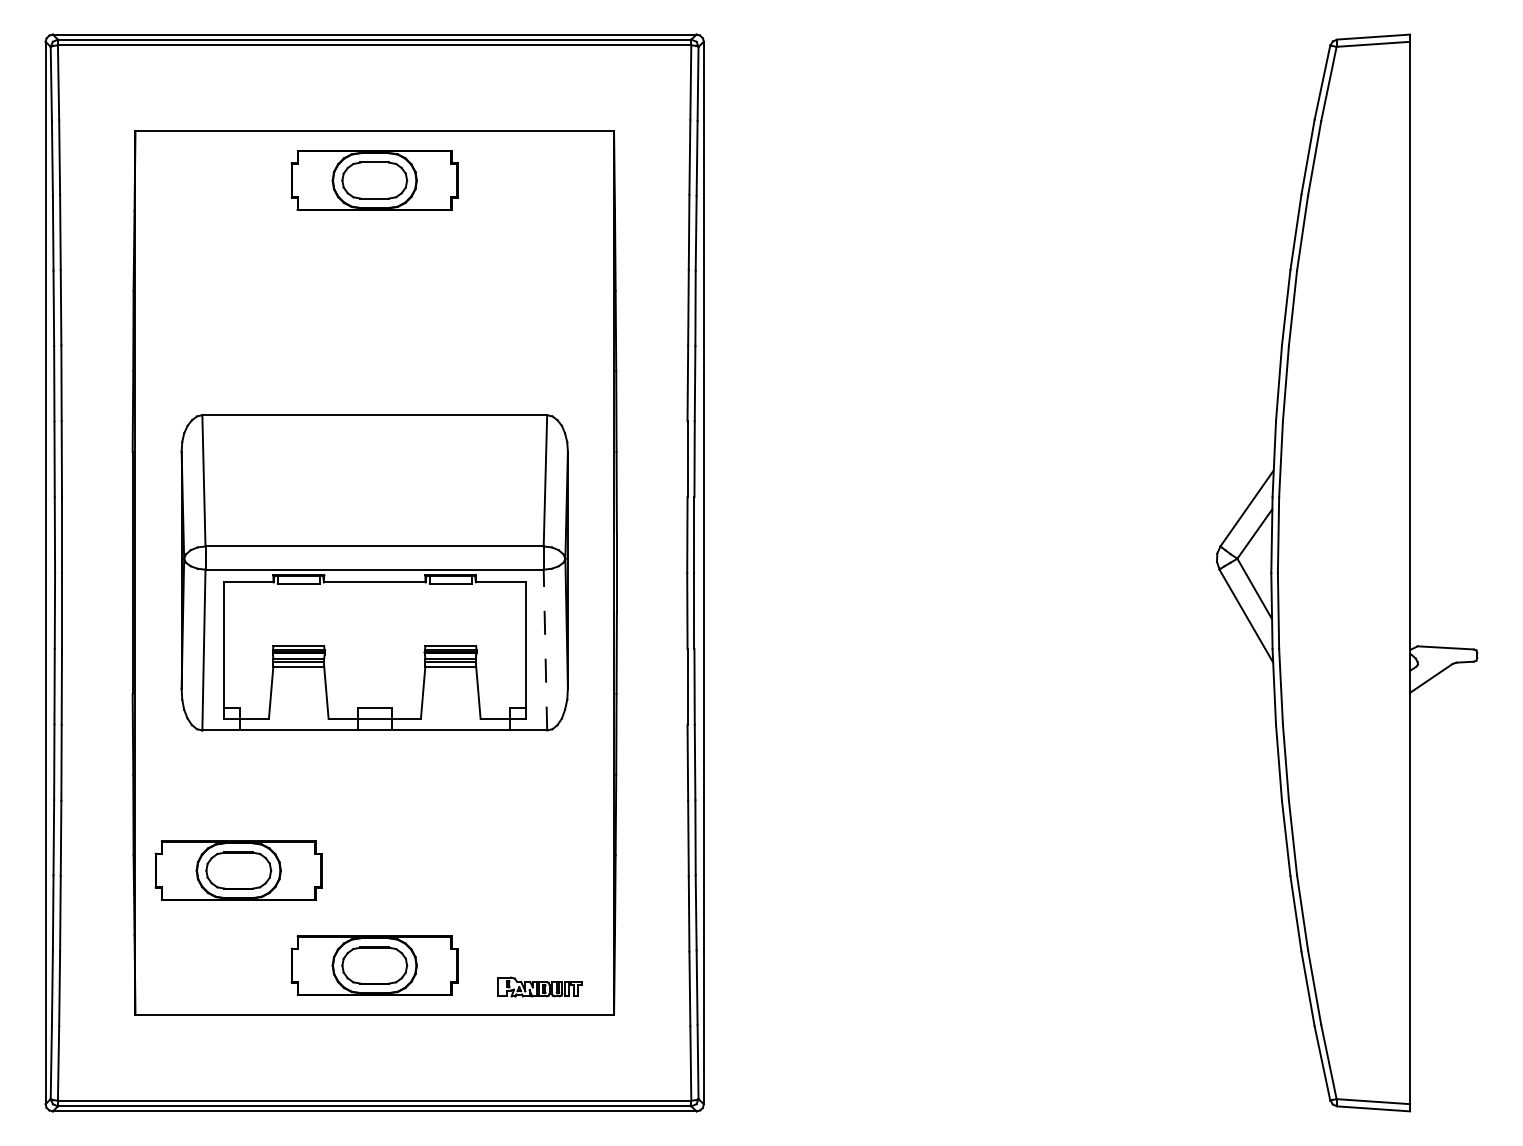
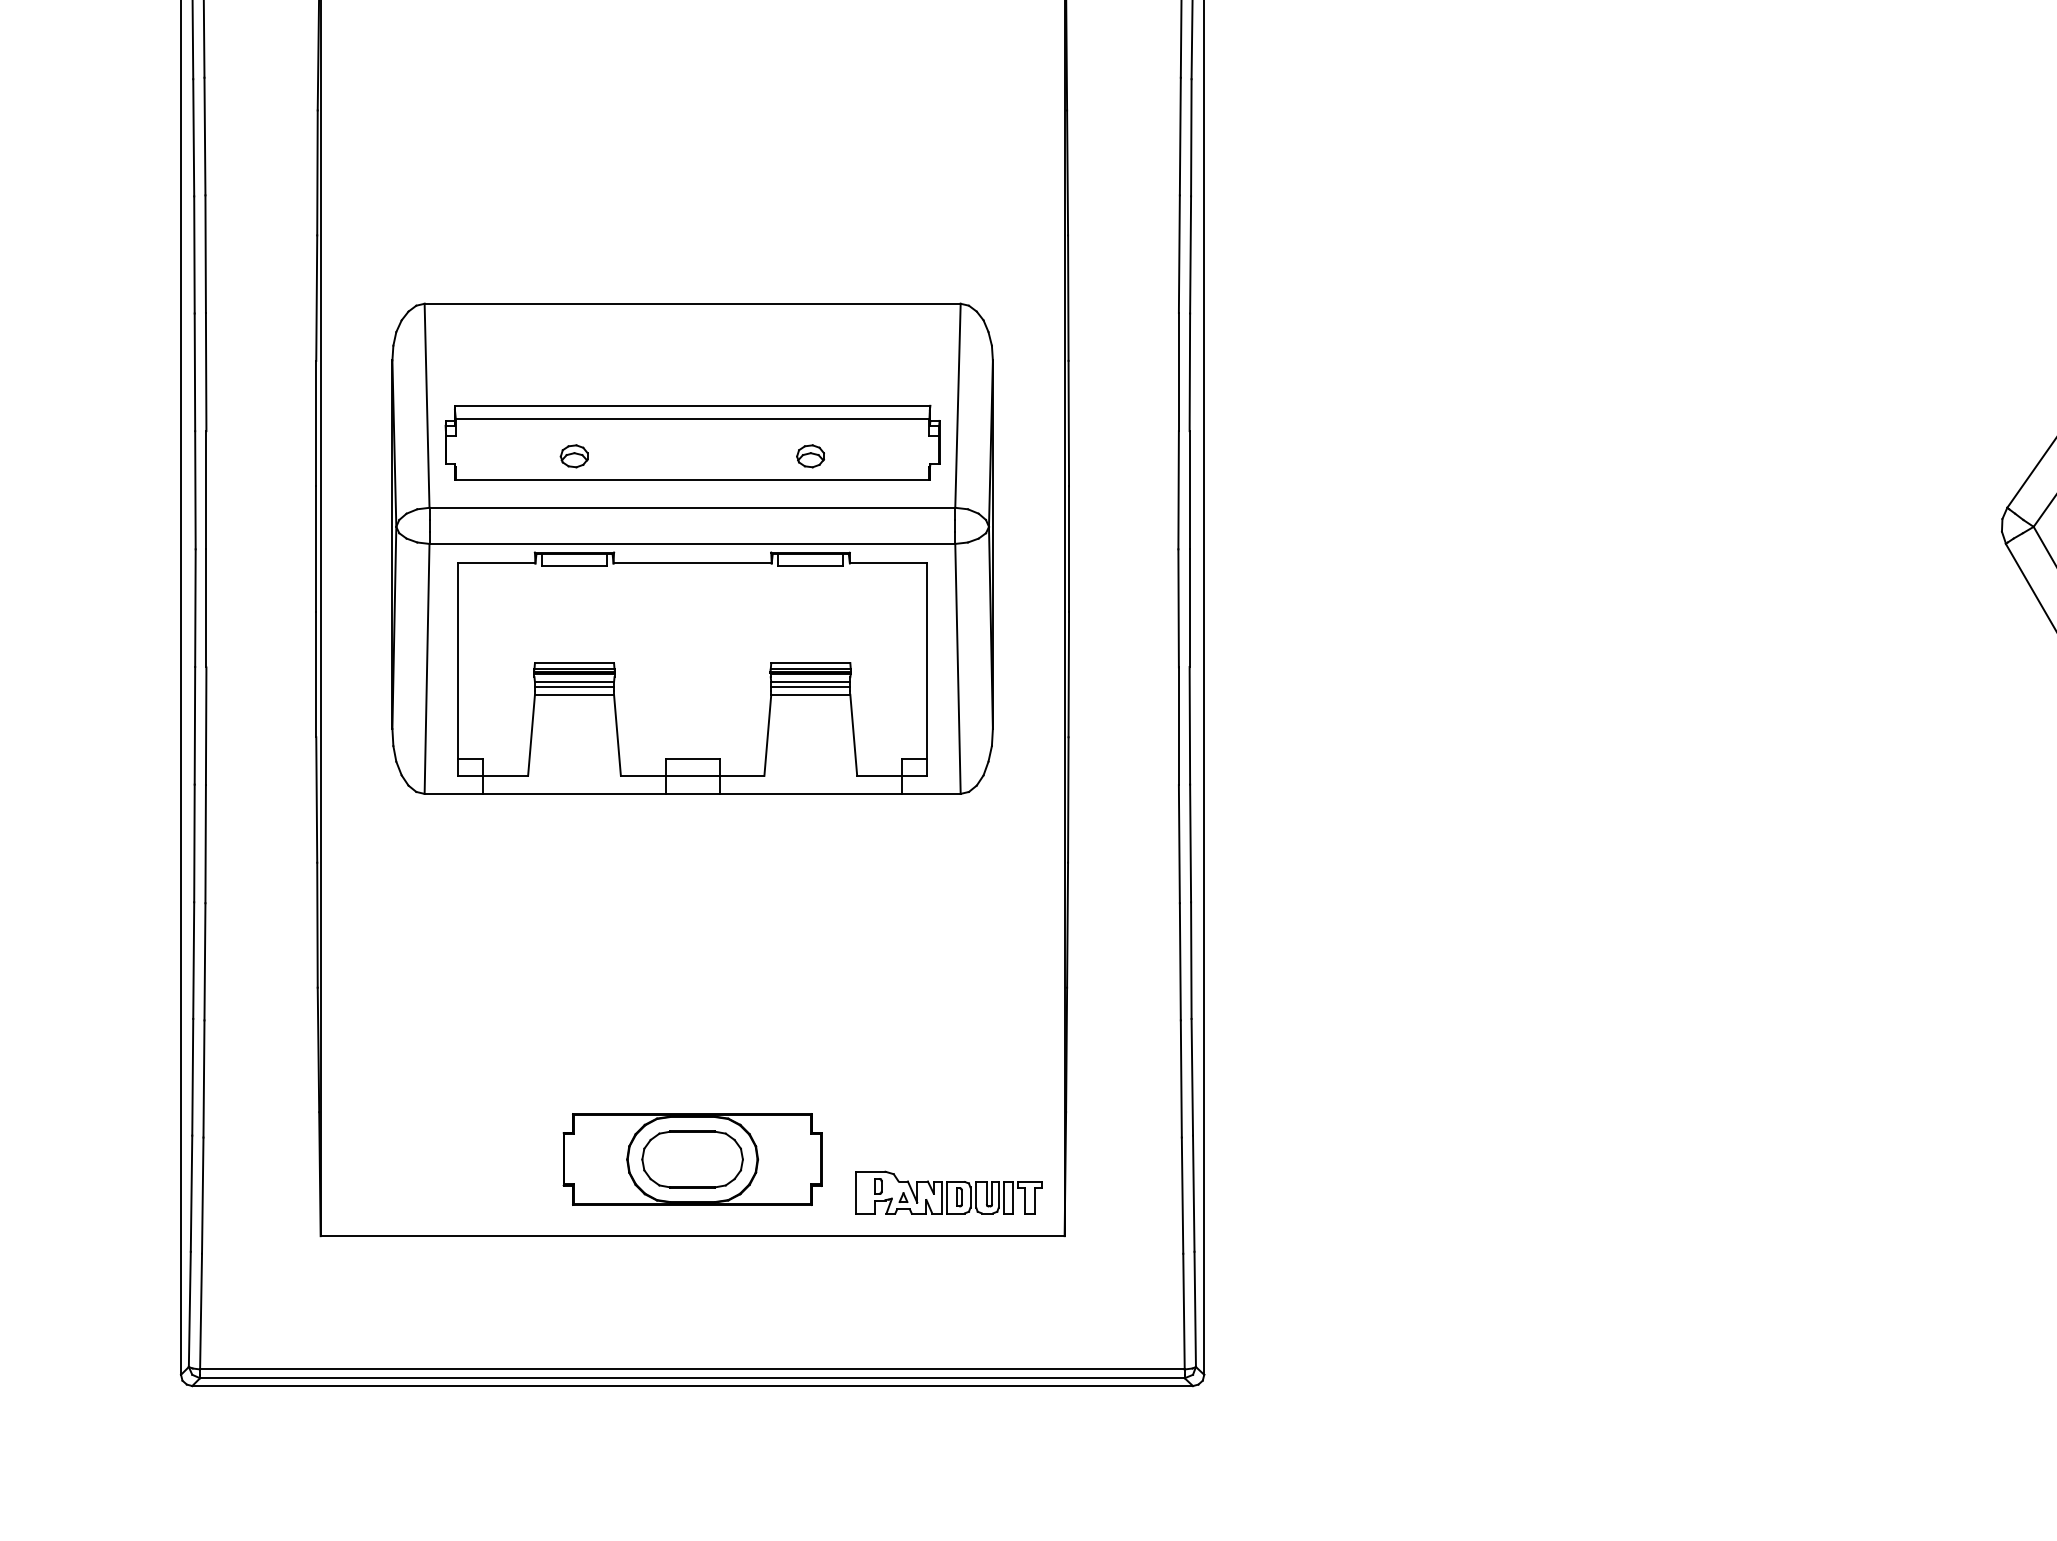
part: (374, 504) -> (692, 442), added
line: (545, 649) -> (958, 668), dashed -> solid
part: (238, 870) -> (480, 1011), removed
part: (539, 986) -> (948, 1191), size x1.43

